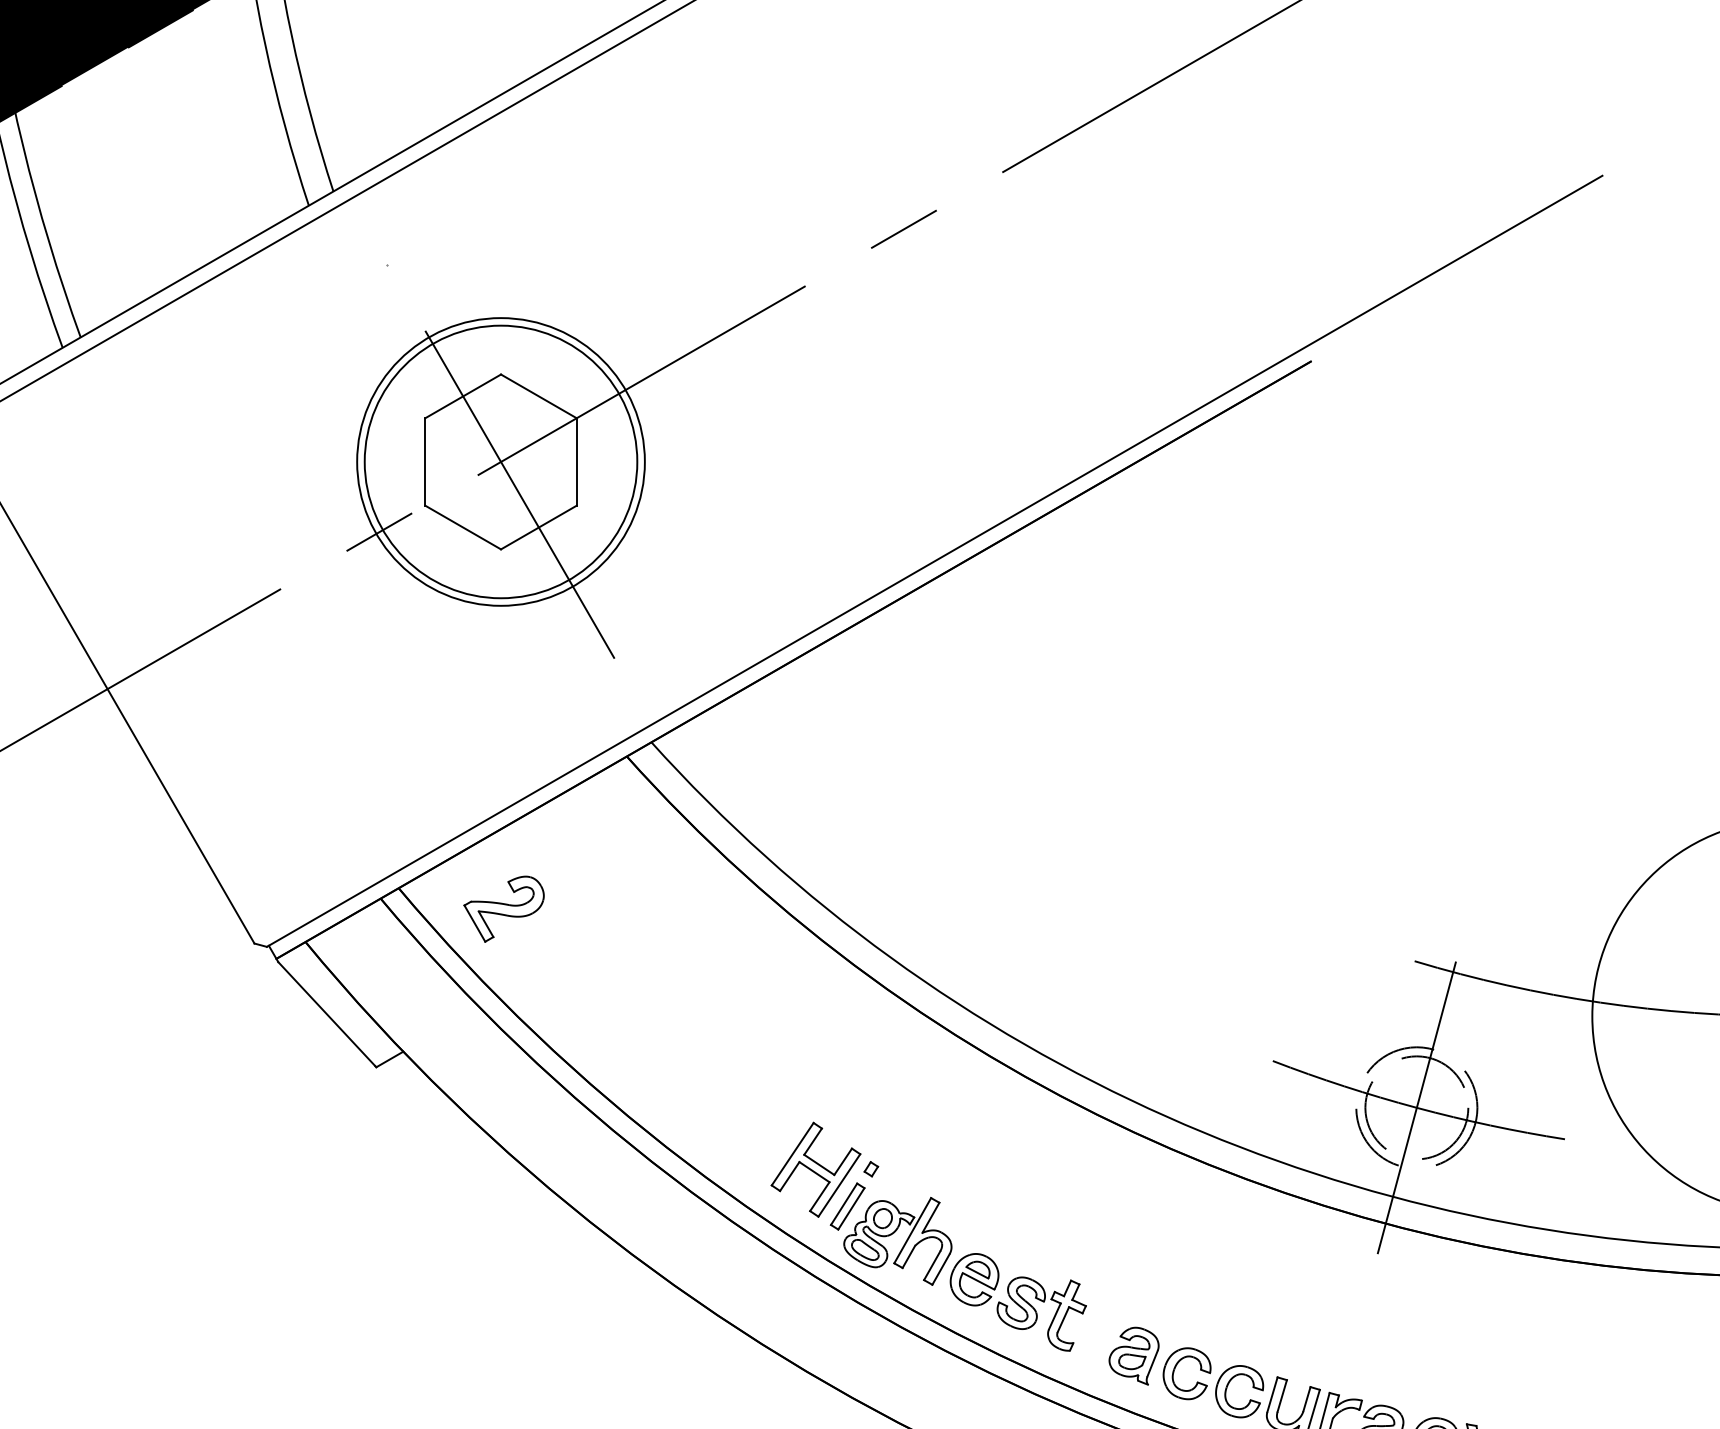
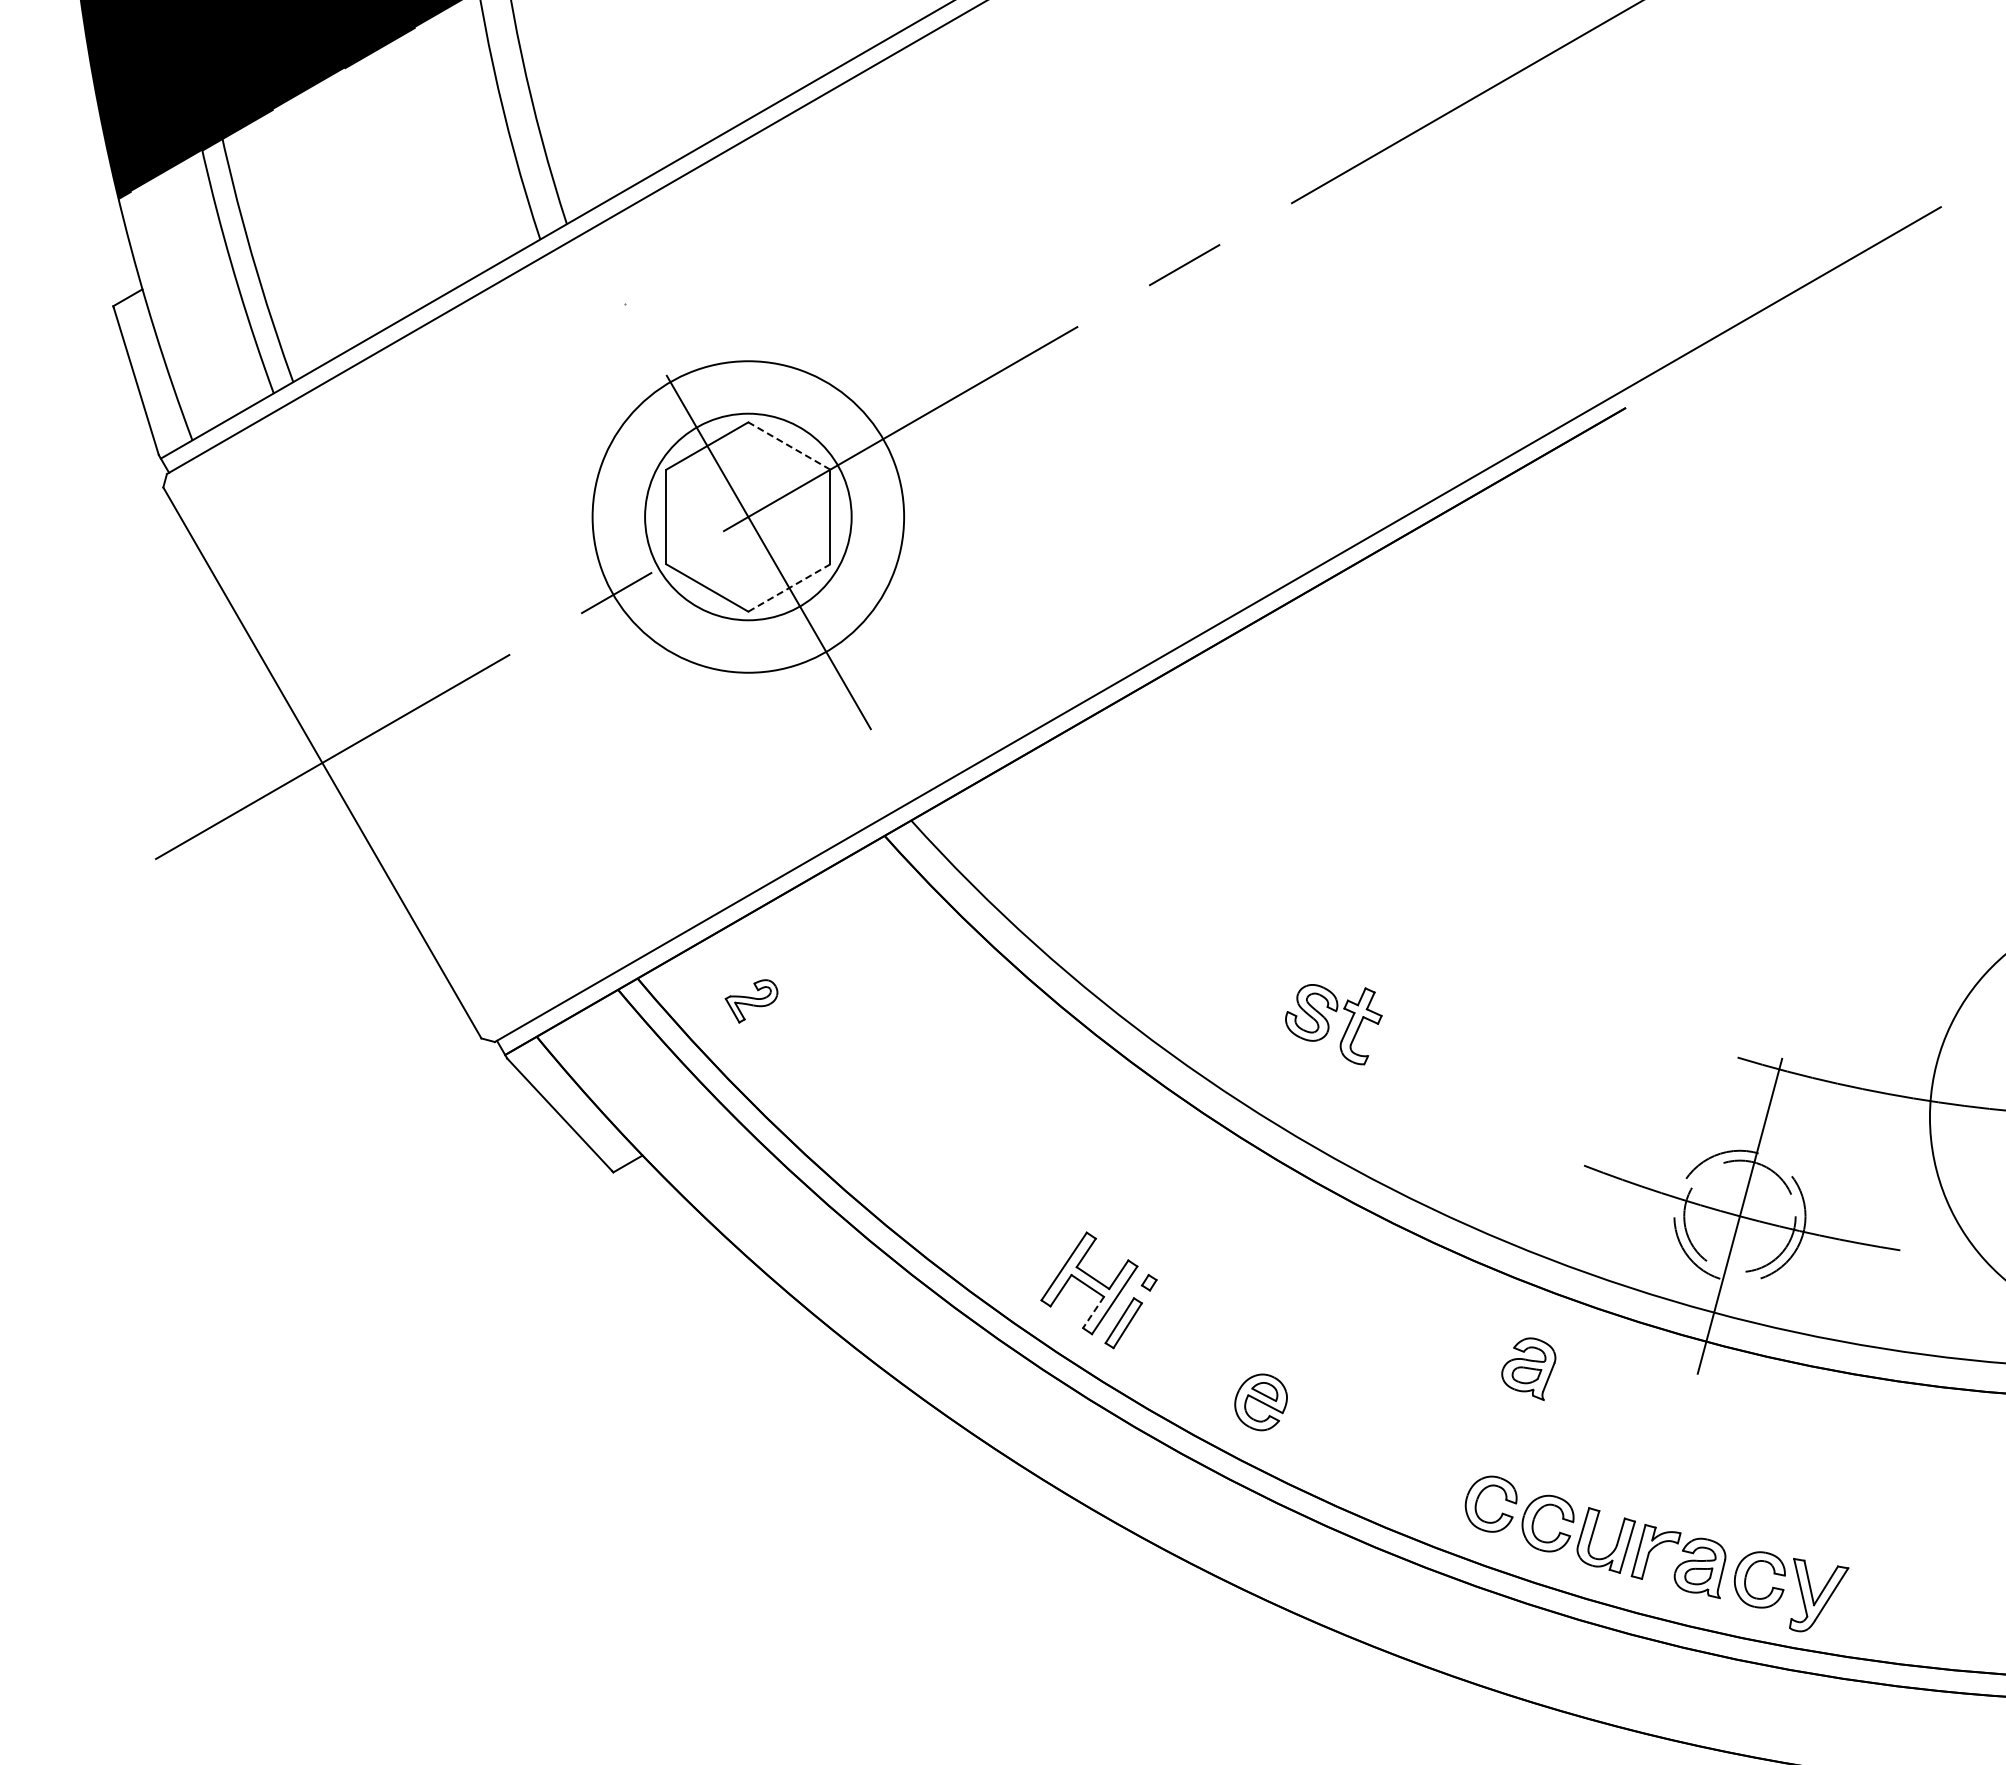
line: (538, 395) -> (788, 445), solid -> dashed
circle: (500, 461) -> (747, 516), size x0.7
line: (539, 527) -> (789, 587), solid -> dashed
part: (503, 909) -> (751, 1001), size x0.6
line: (819, 1196) -> (1093, 1312), solid -> dashed
part: (903, 1244) -> (1184, 1364), removed
part: (1041, 1313) -> (1333, 1024), moved
part: (1133, 1355) -> (1528, 1368), moved

